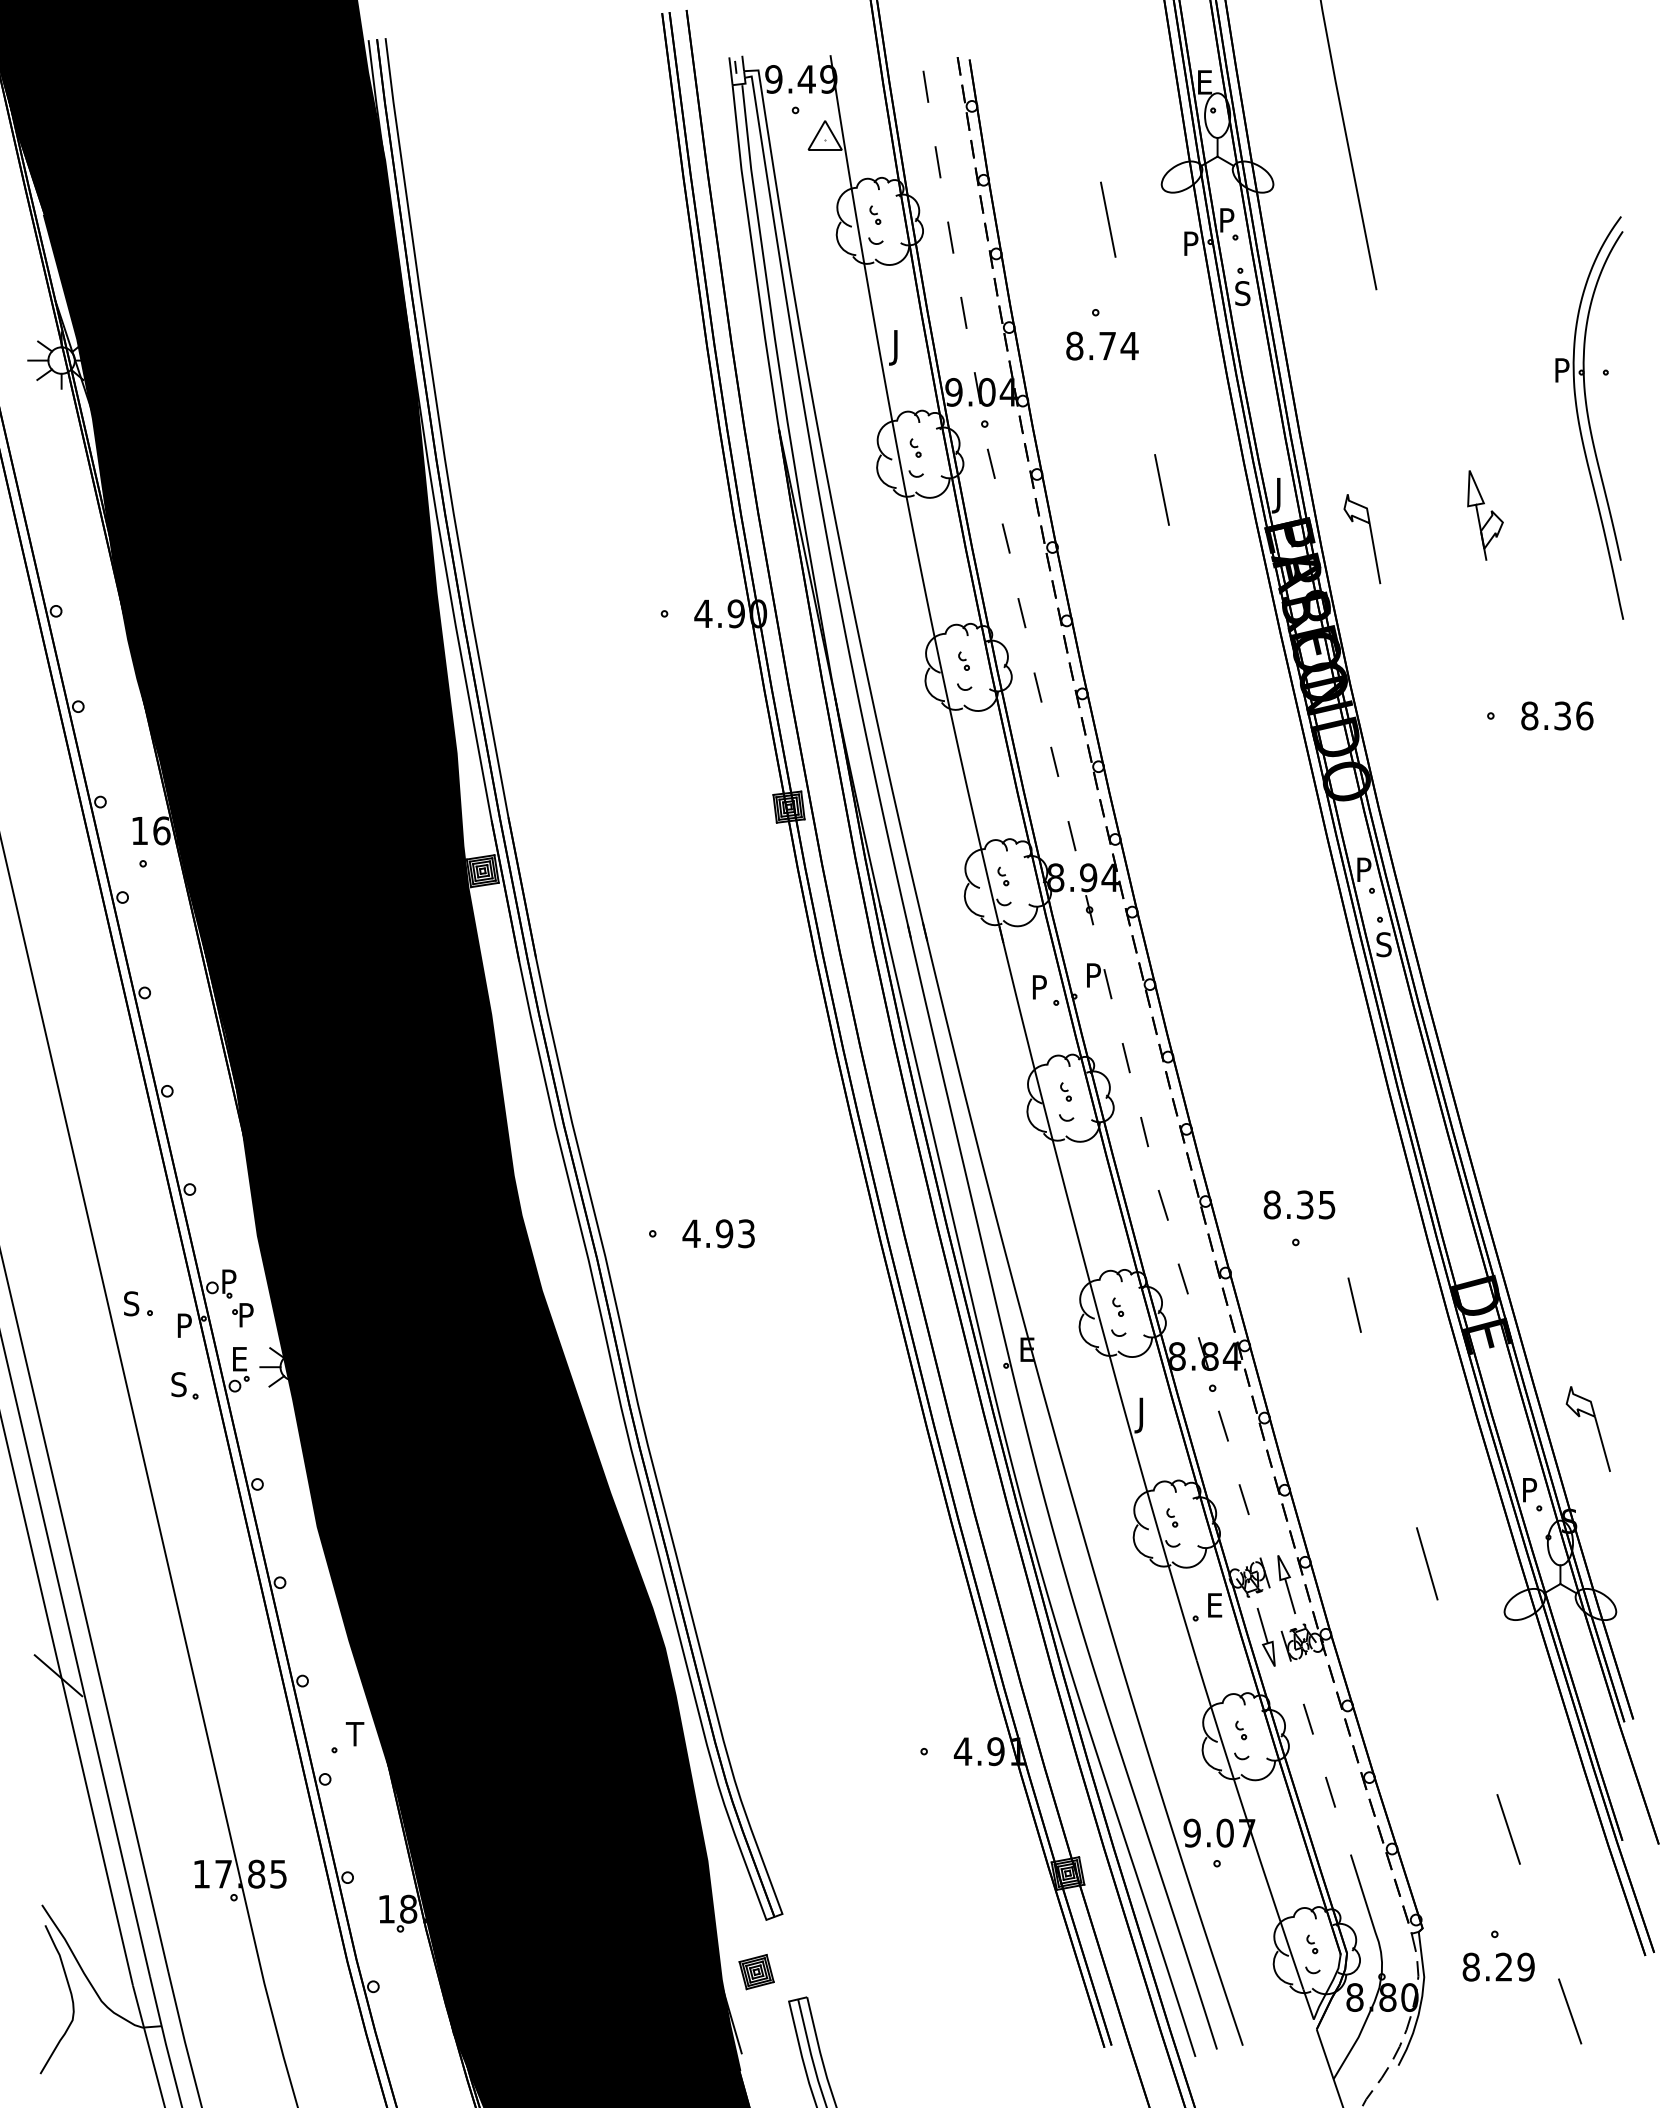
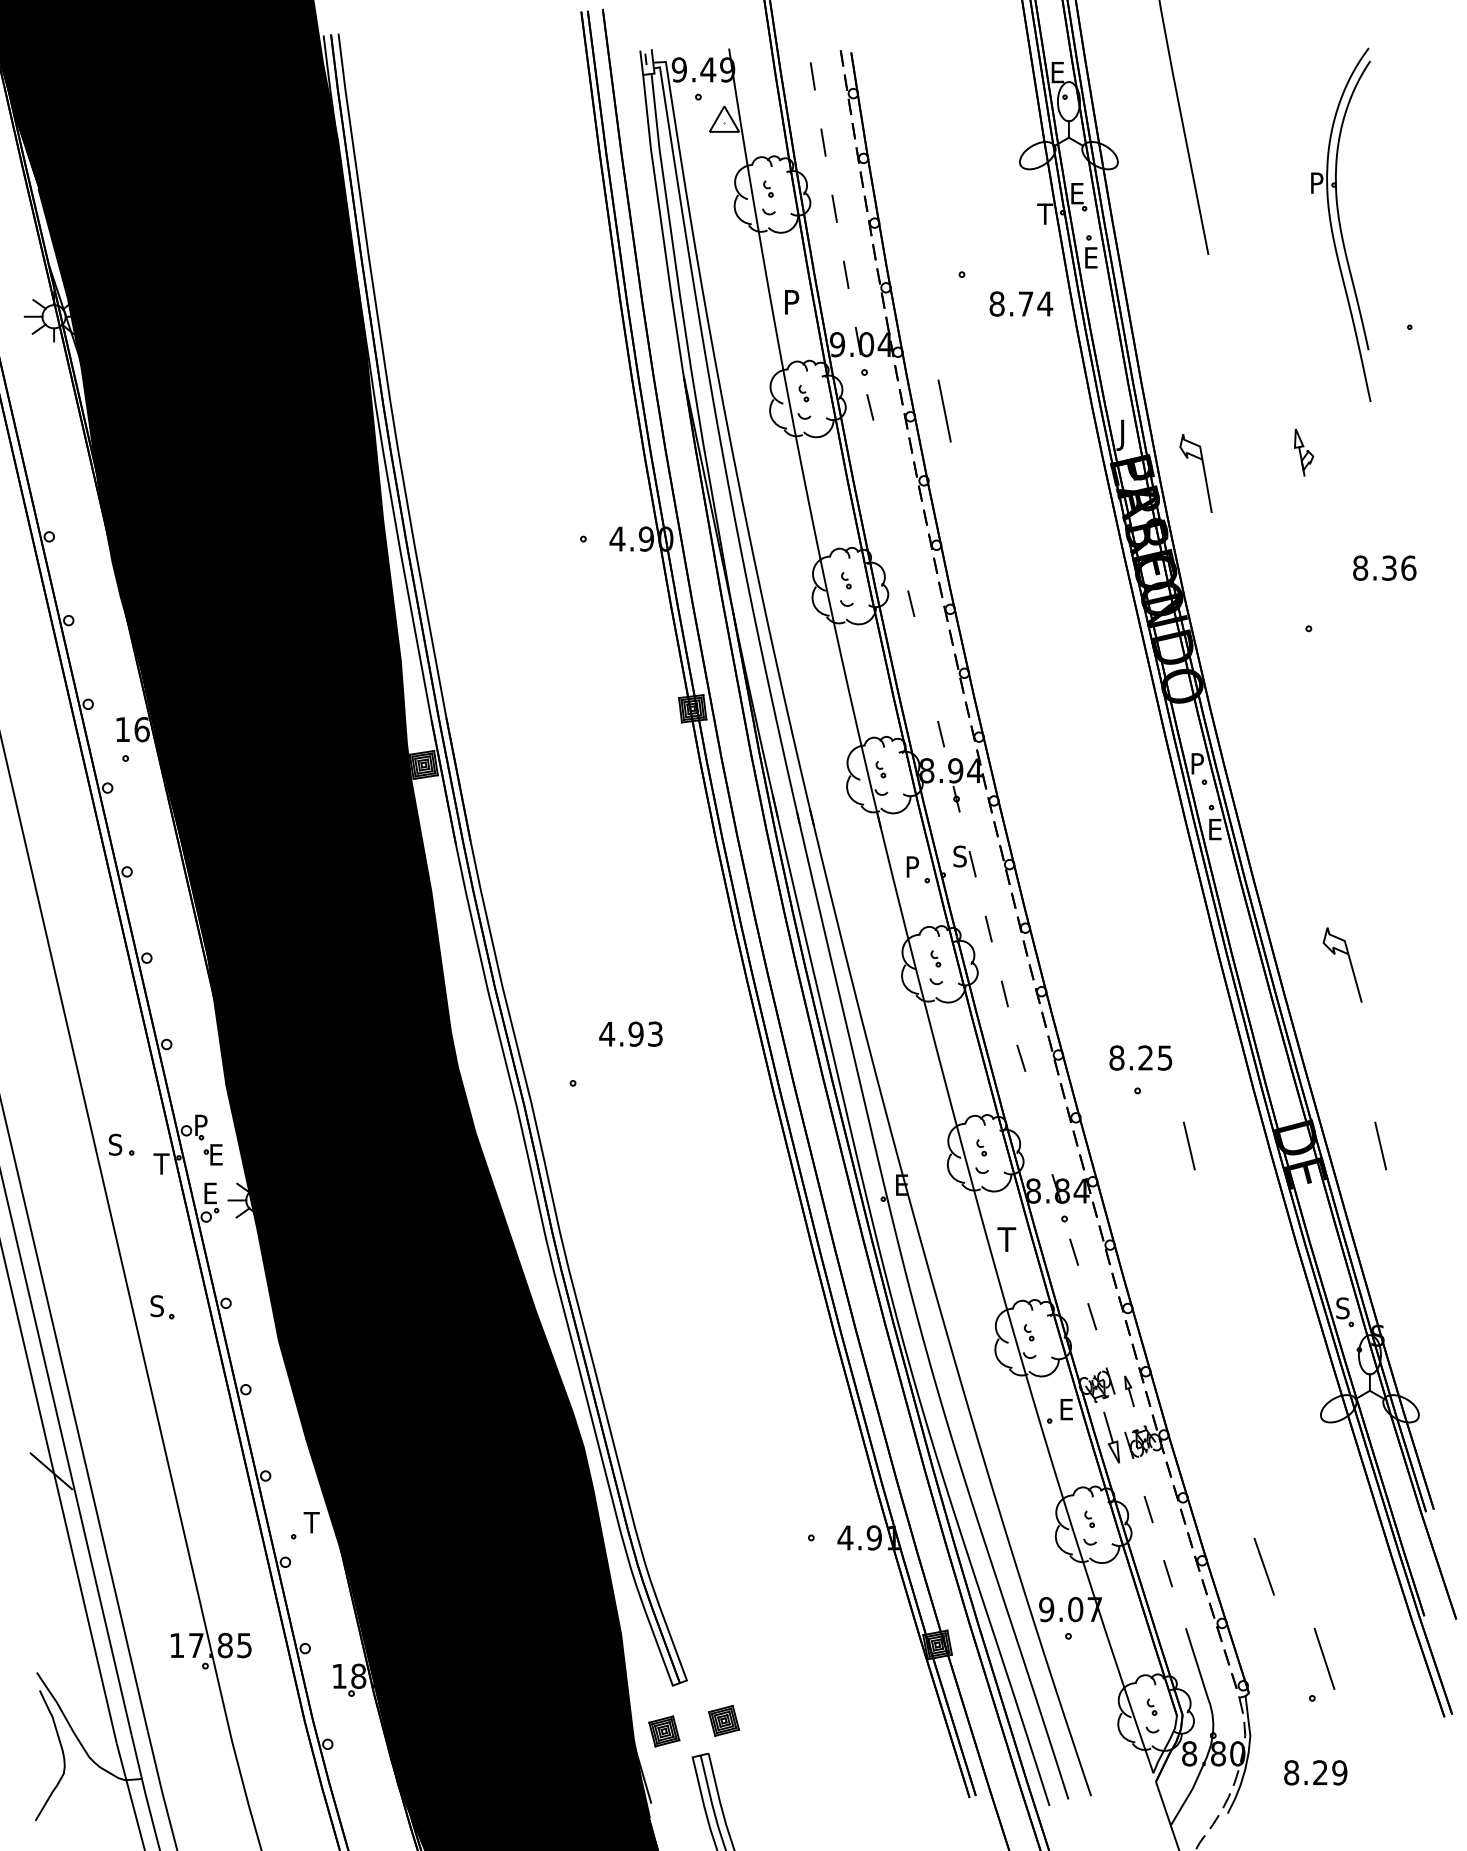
line: (1108, 219) -> (973, 192), removed
text: (1228, 220) -> (1078, 193), P -> E
text: (1190, 243) -> (1045, 213), P -> T
text: (1242, 293) -> (1090, 257), S -> E
text: (1102, 345) -> (1021, 303), moved
text: (899, 347) -> (789, 305), J -> P
part: (1589, 417) -> (1341, 224), moved
line: (1161, 489) -> (944, 410), moved
part: (1485, 515) -> (1304, 452), size x0.6
line: (1005, 538) -> (882, 472), removed
line: (1021, 613) -> (896, 538), removed
text: (1557, 715) -> (1384, 567), moved
line: (1054, 761) -> (925, 668), removed
text: (1383, 944) -> (1214, 829), S -> E
text: (1093, 975) -> (959, 856), P -> S
text: (1304, 1204) -> (1145, 1057), 8.35 -> 8.25
text: (718, 1233) -> (630, 1033), moved
line: (1182, 1278) -> (1038, 1122), removed
line: (1572, 1304) -> (1380, 1145), added
text: (247, 1315) -> (217, 1155), P -> E
text: (183, 1325) -> (161, 1163), P -> T
part: (184, 1385) -> (161, 1306), moved
text: (1145, 1415) -> (1005, 1242), J -> T
part: (1596, 1426) -> (1349, 962), moved
text: (1529, 1489) -> (1342, 1307), P -> S
line: (1427, 1563) -> (1253, 1372), removed
part: (1286, 1584) -> (1129, 1391), size x0.6
line: (1508, 1829) -> (1324, 1658), moved
part: (824, 1960) -> (723, 1721), added
text: (1498, 1966) -> (1315, 1772), moved
line: (1570, 2011) -> (1264, 1566), moved

